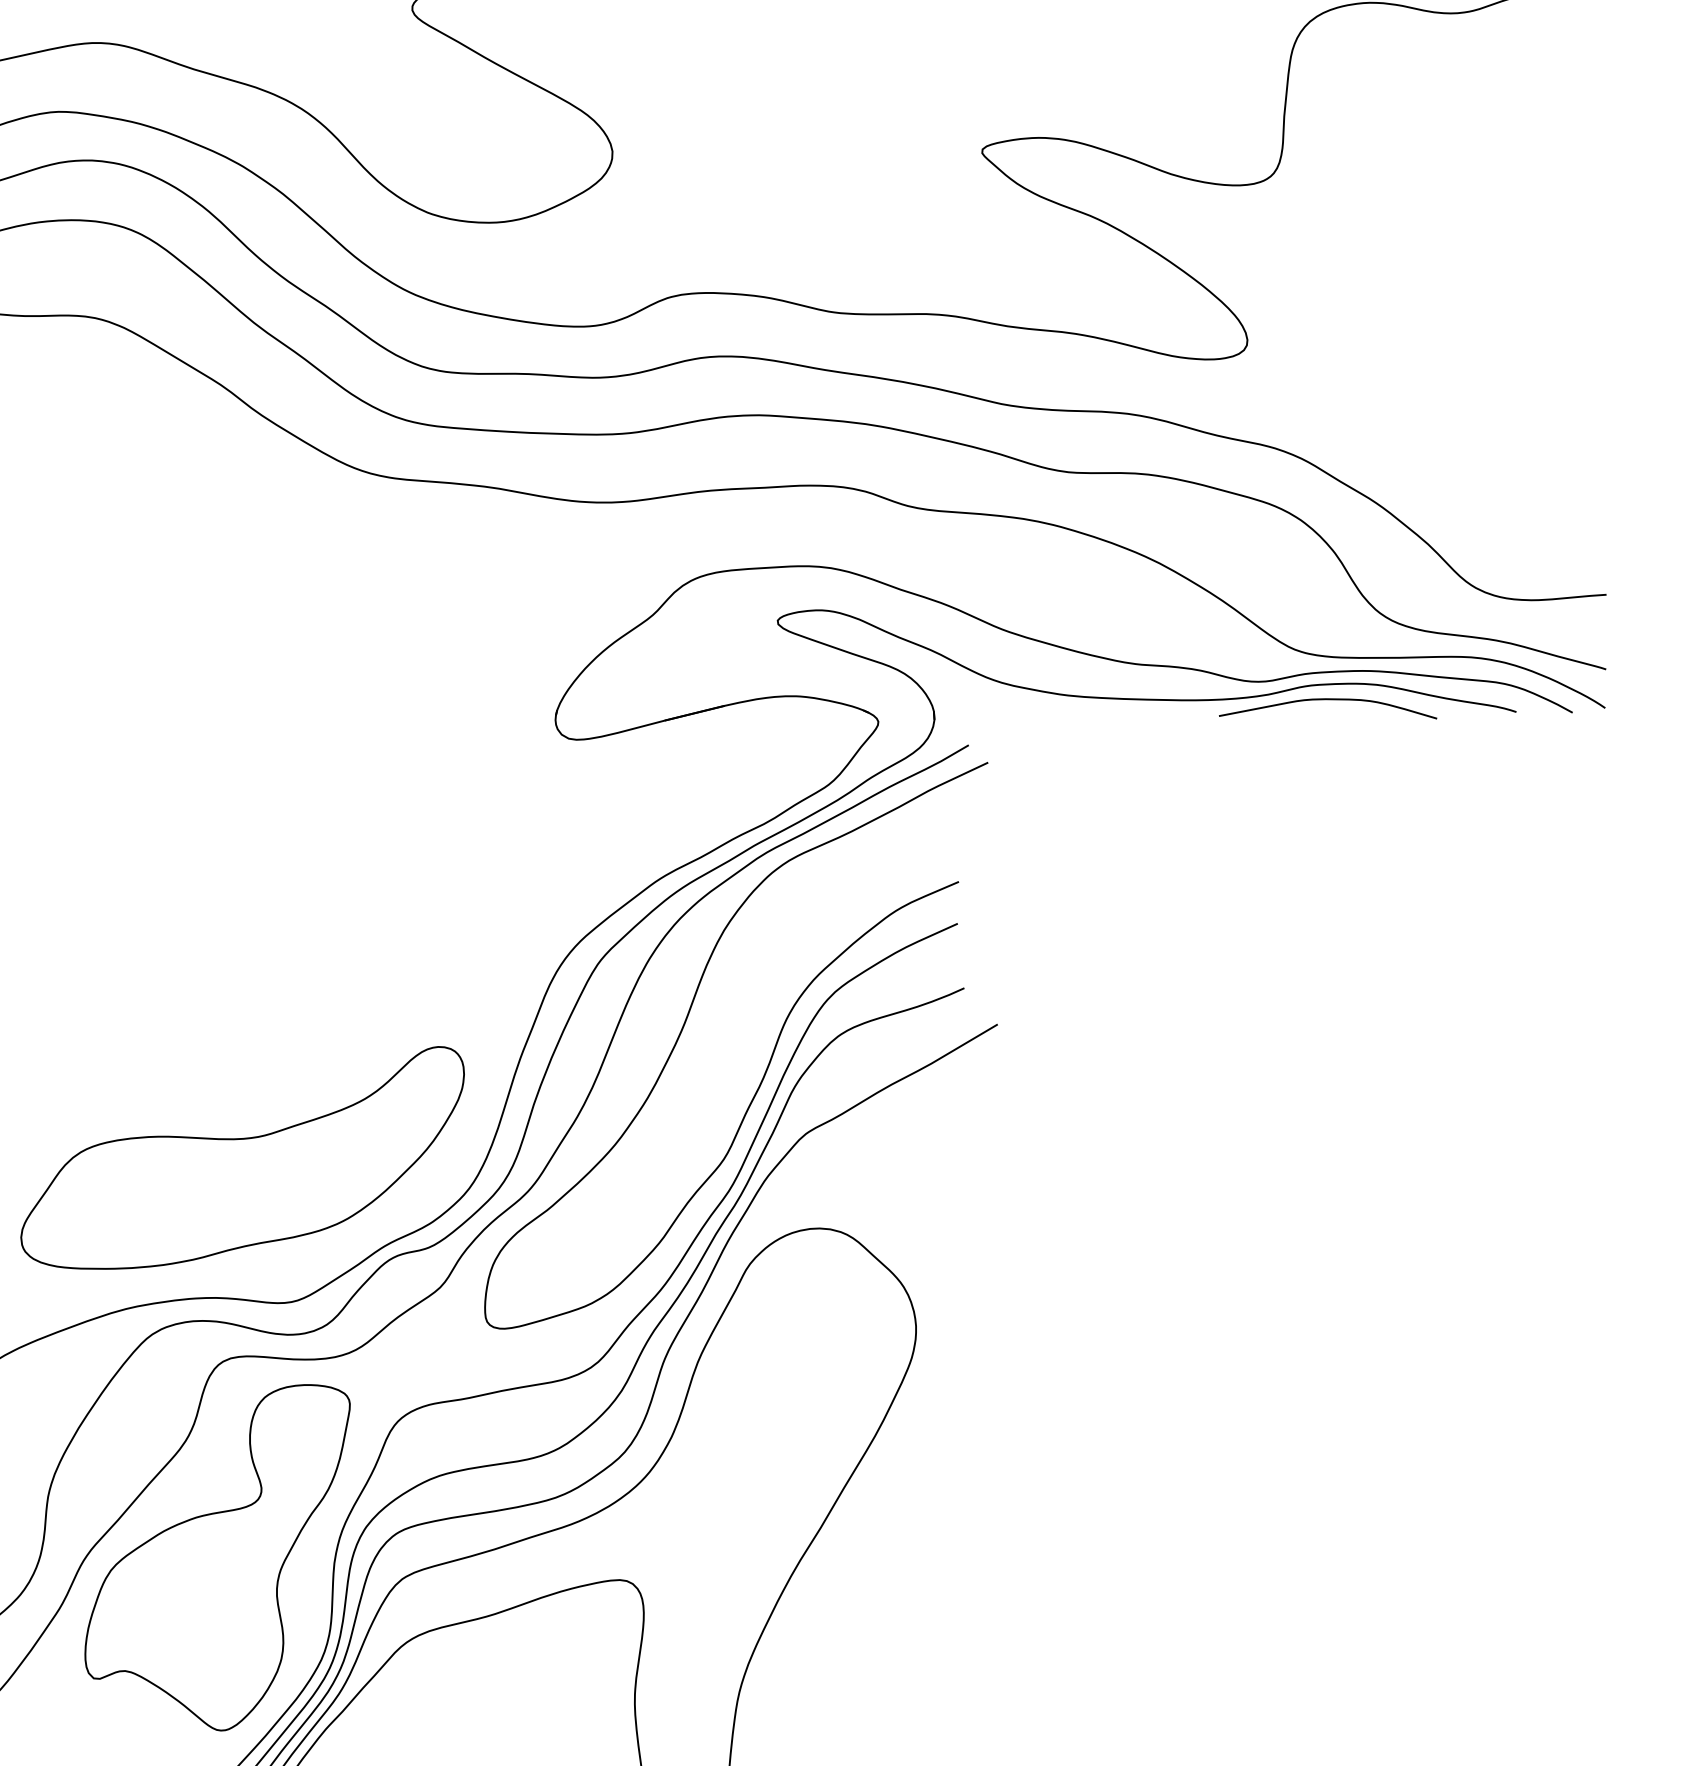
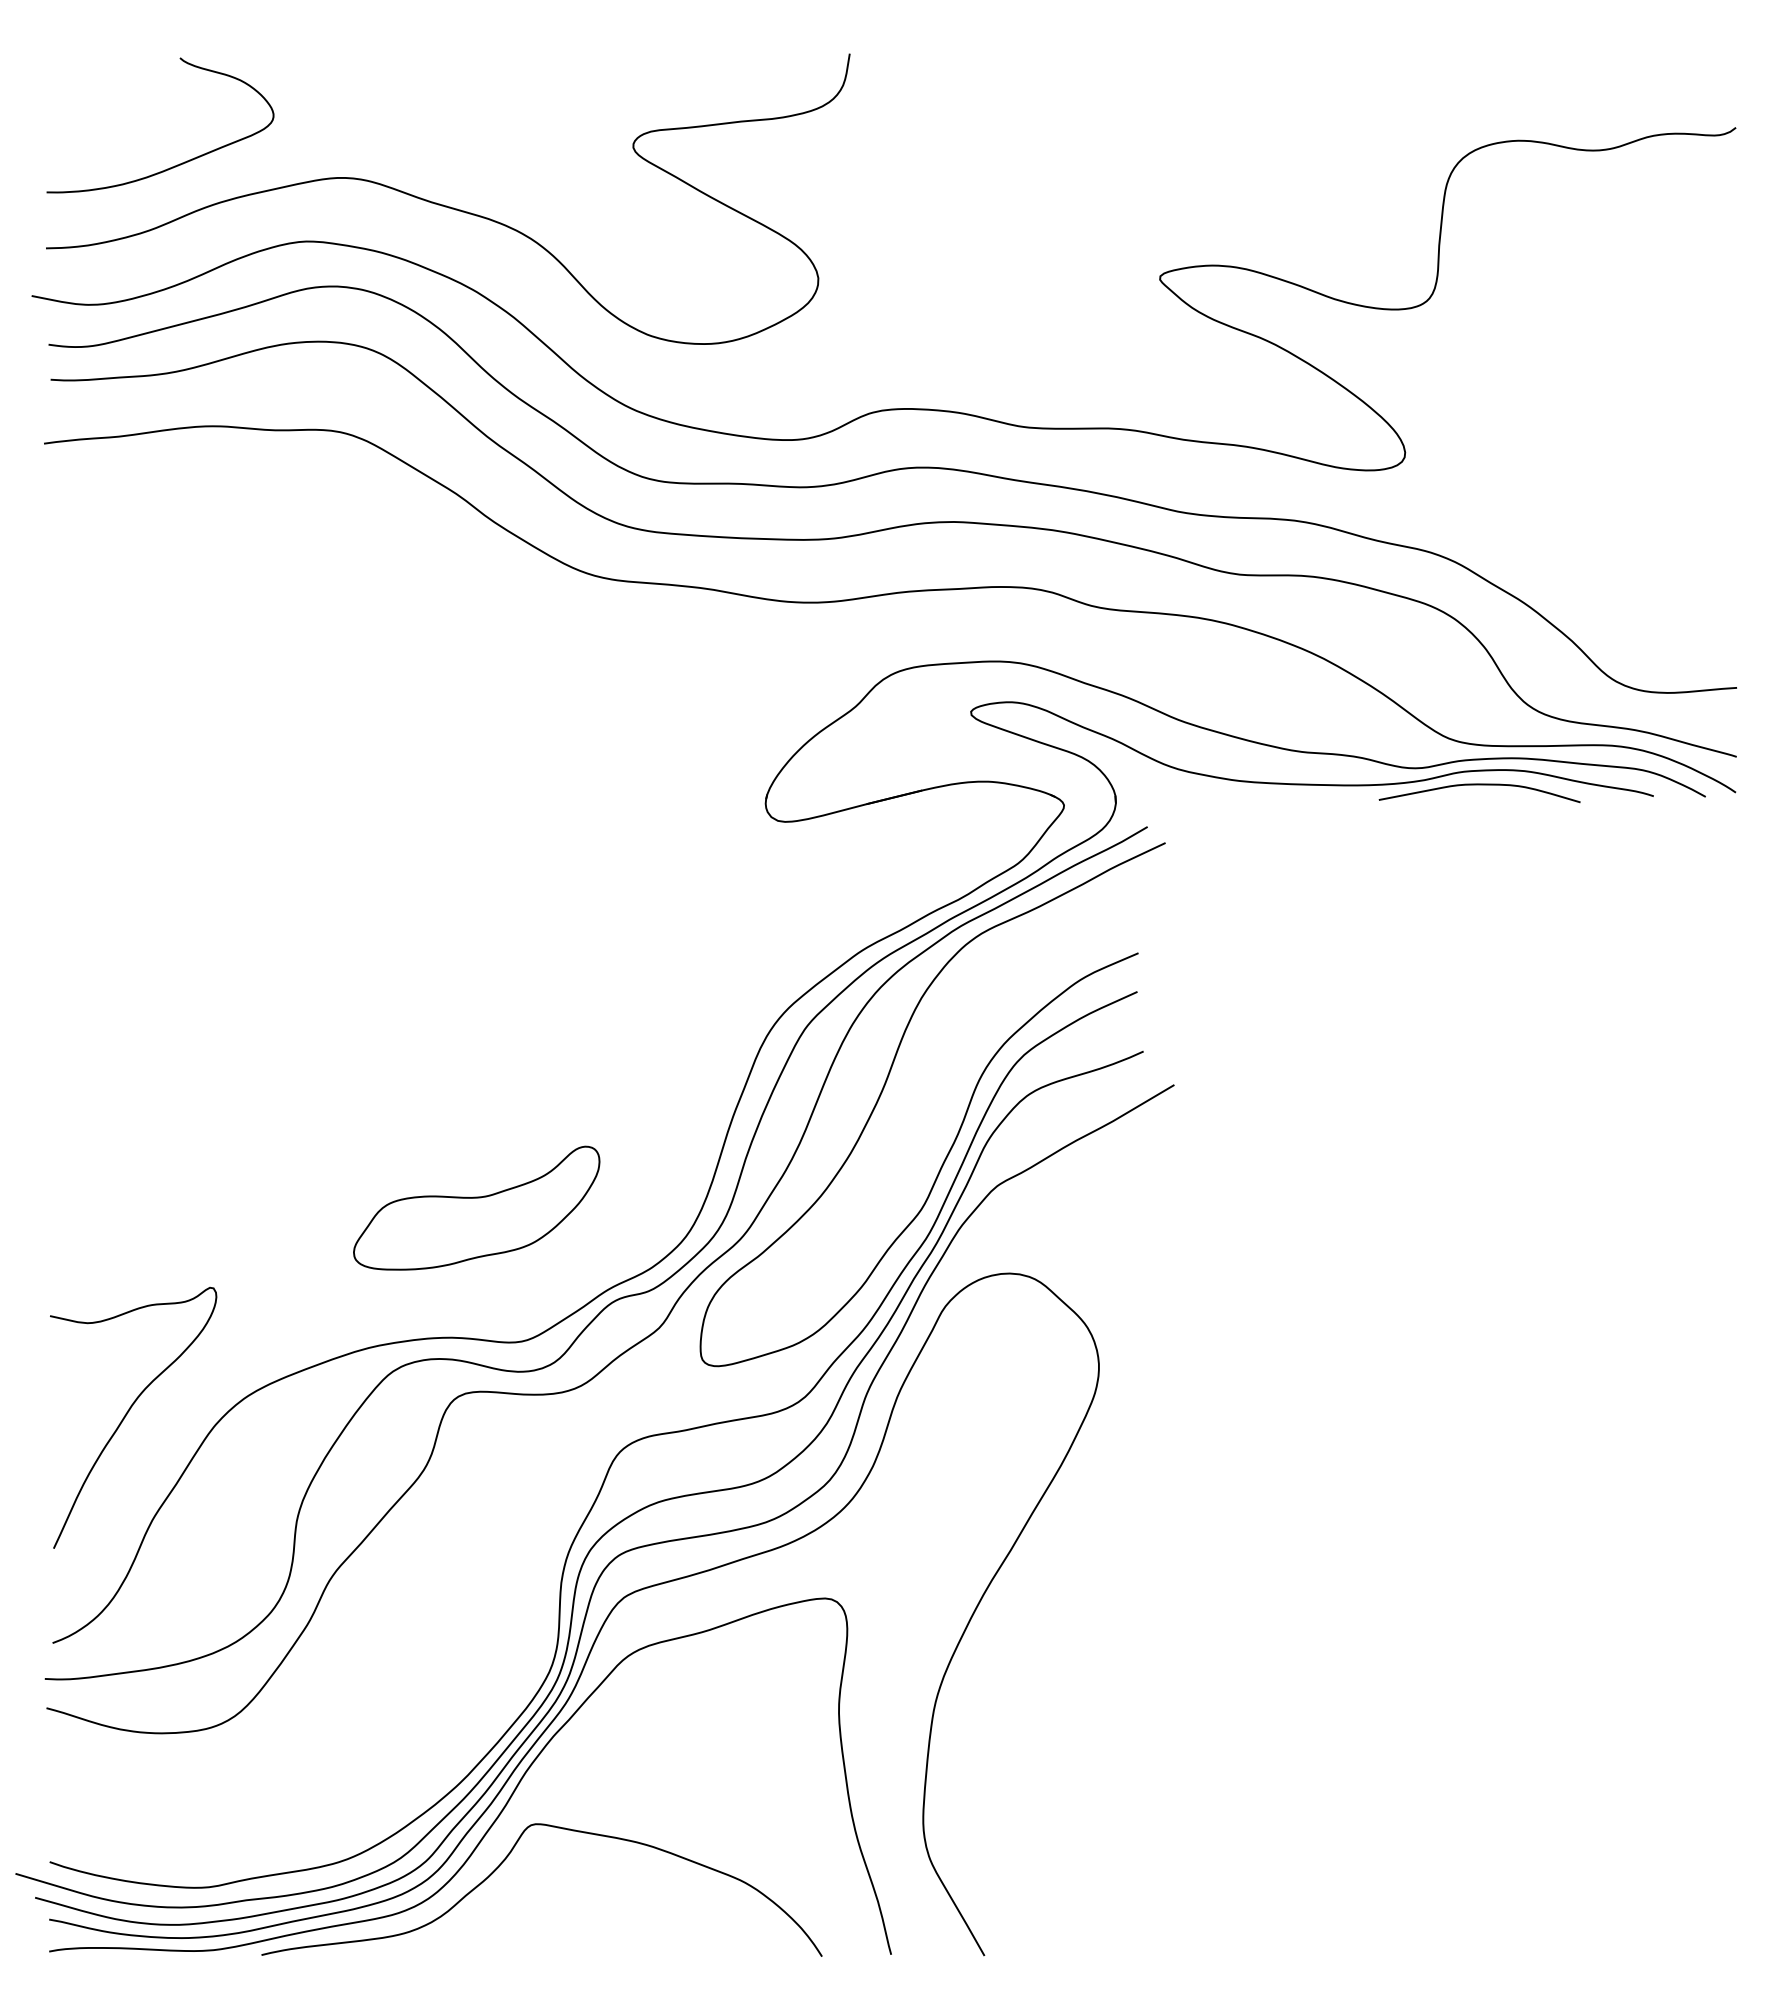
part: (242, 1157) -> (476, 1207), size x0.6
part: (217, 1557) -> (453, 1577), removed

